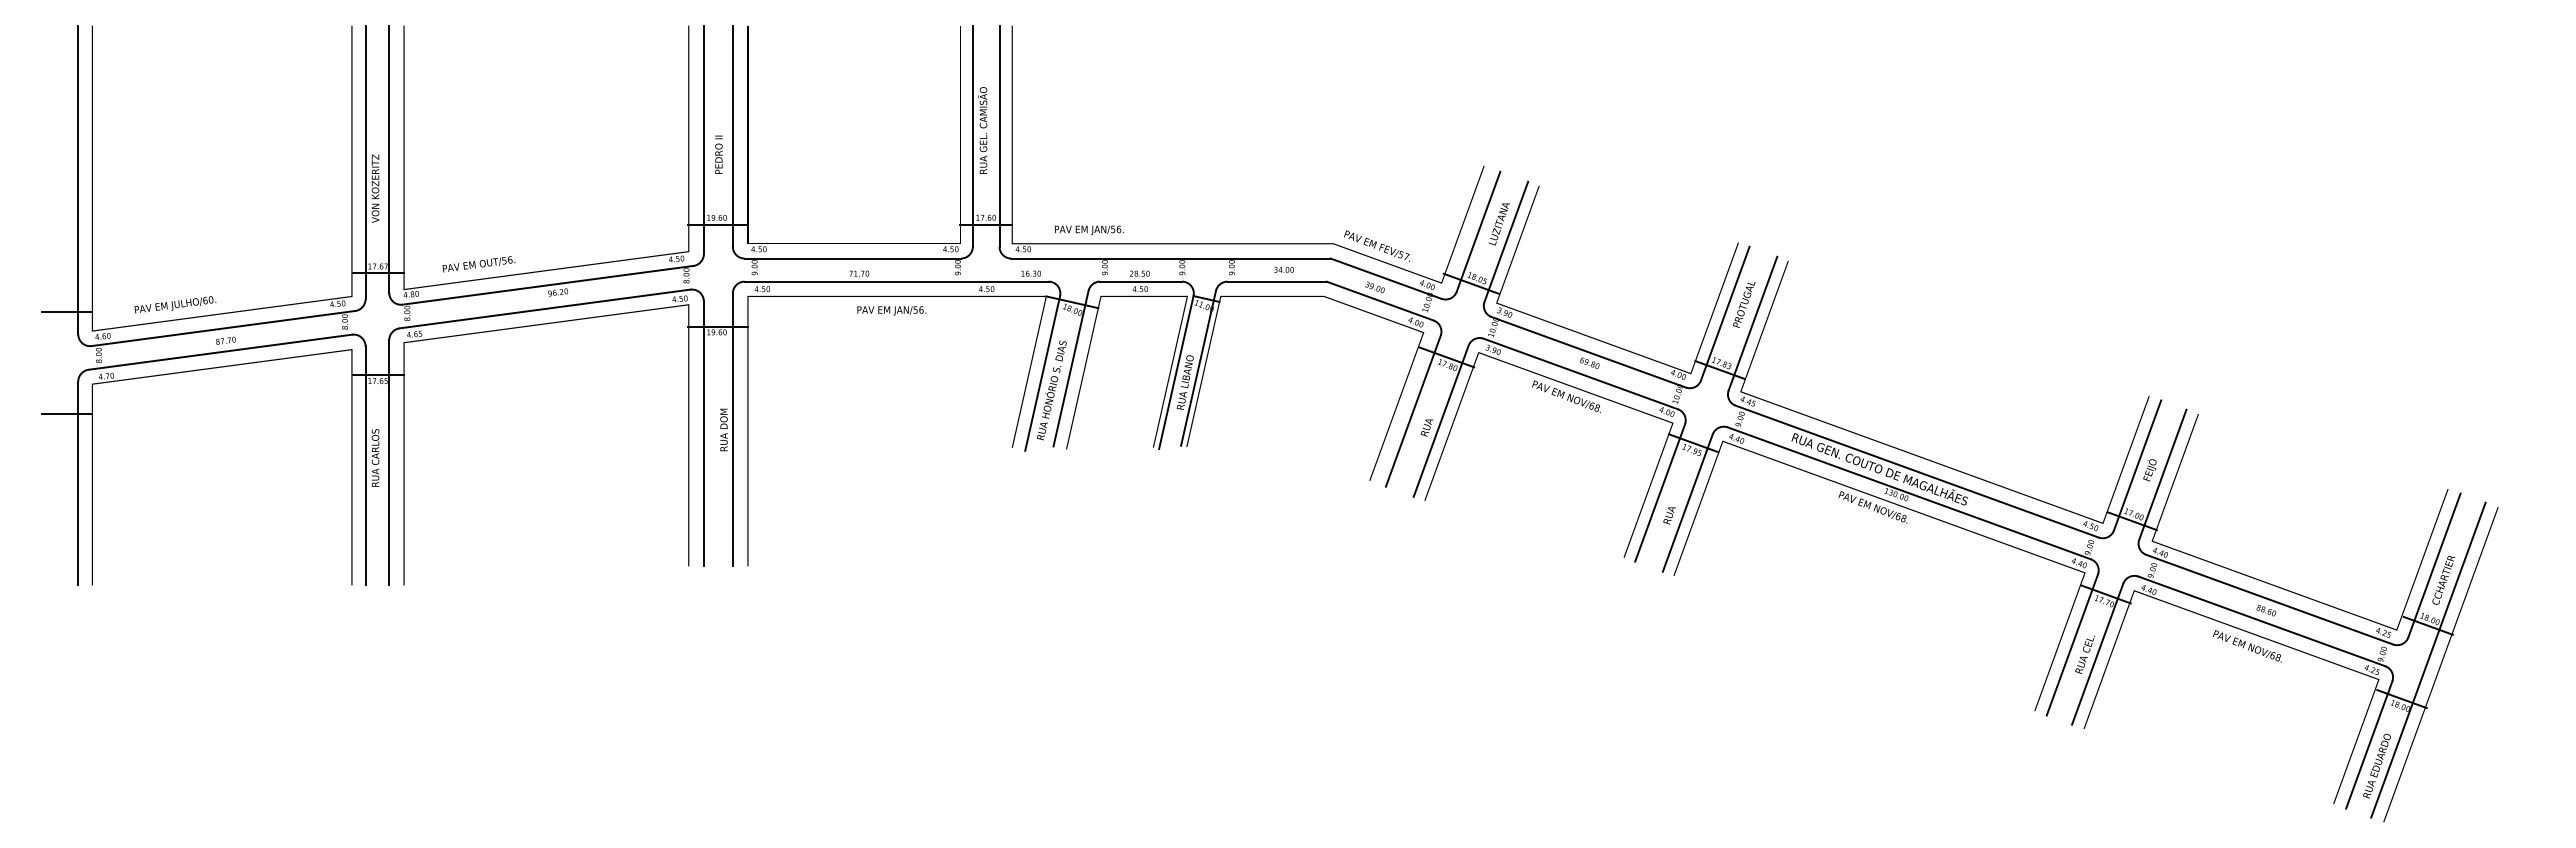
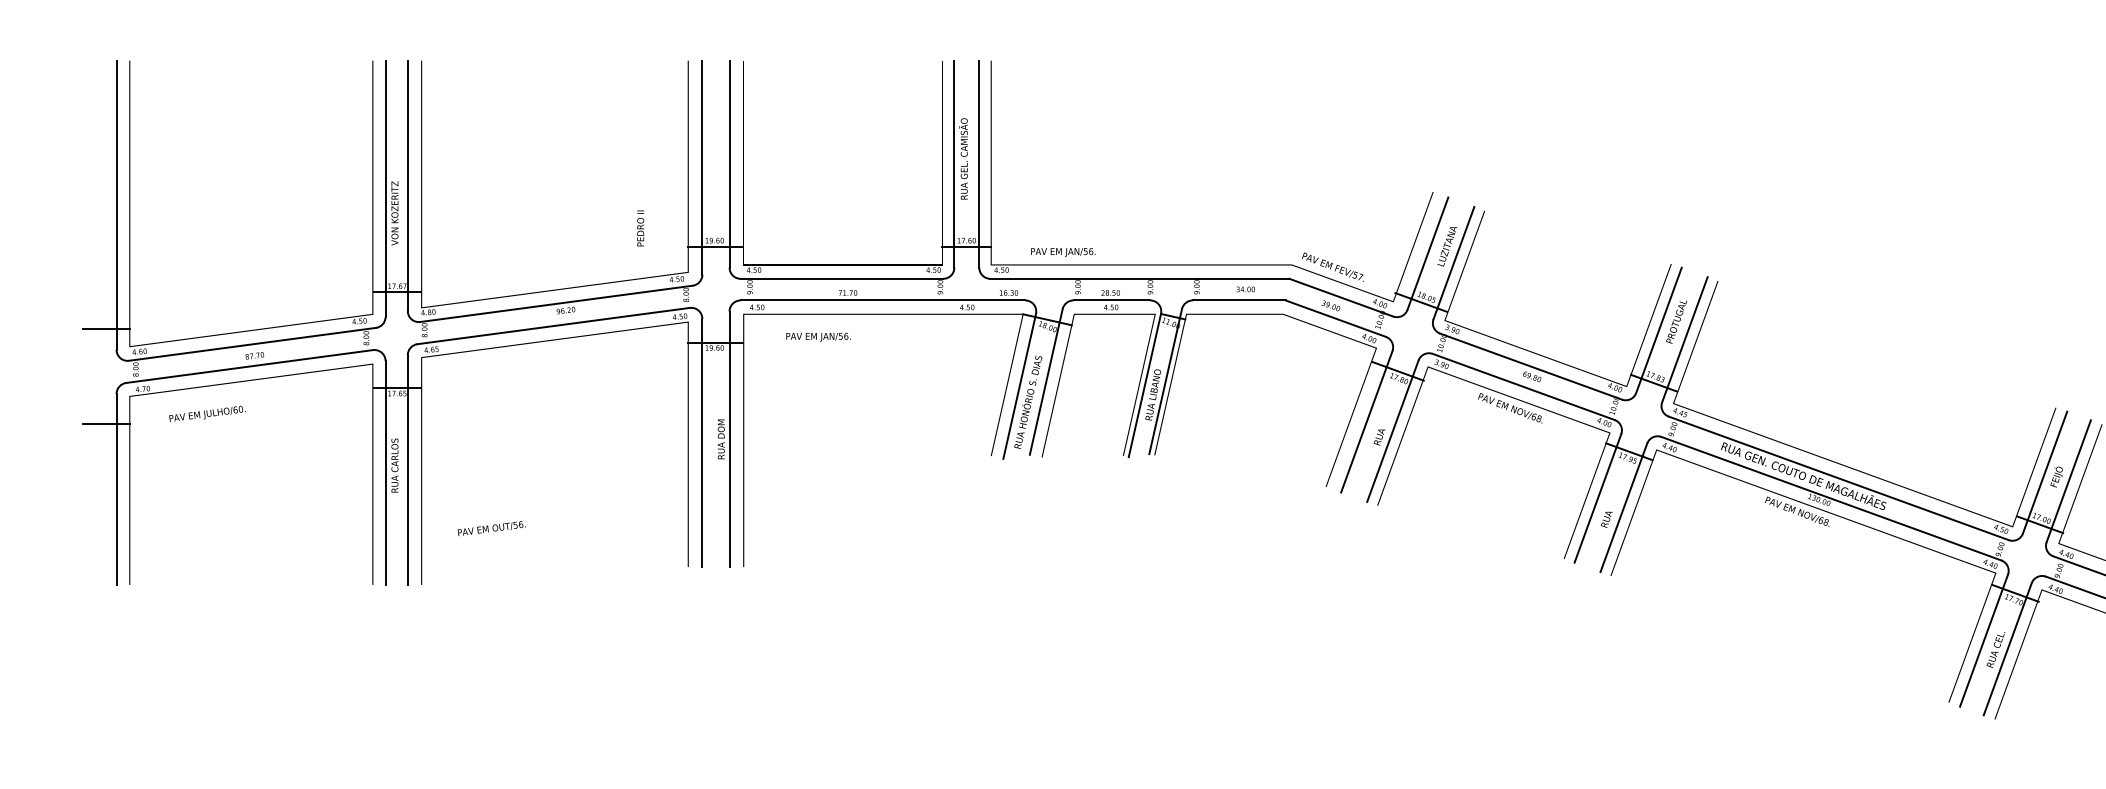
text: (718, 154) -> (640, 228), moved
text: (478, 264) -> (491, 528), moved
text: (175, 304) -> (207, 413), moved
text: (891, 310) -> (818, 336), moved

